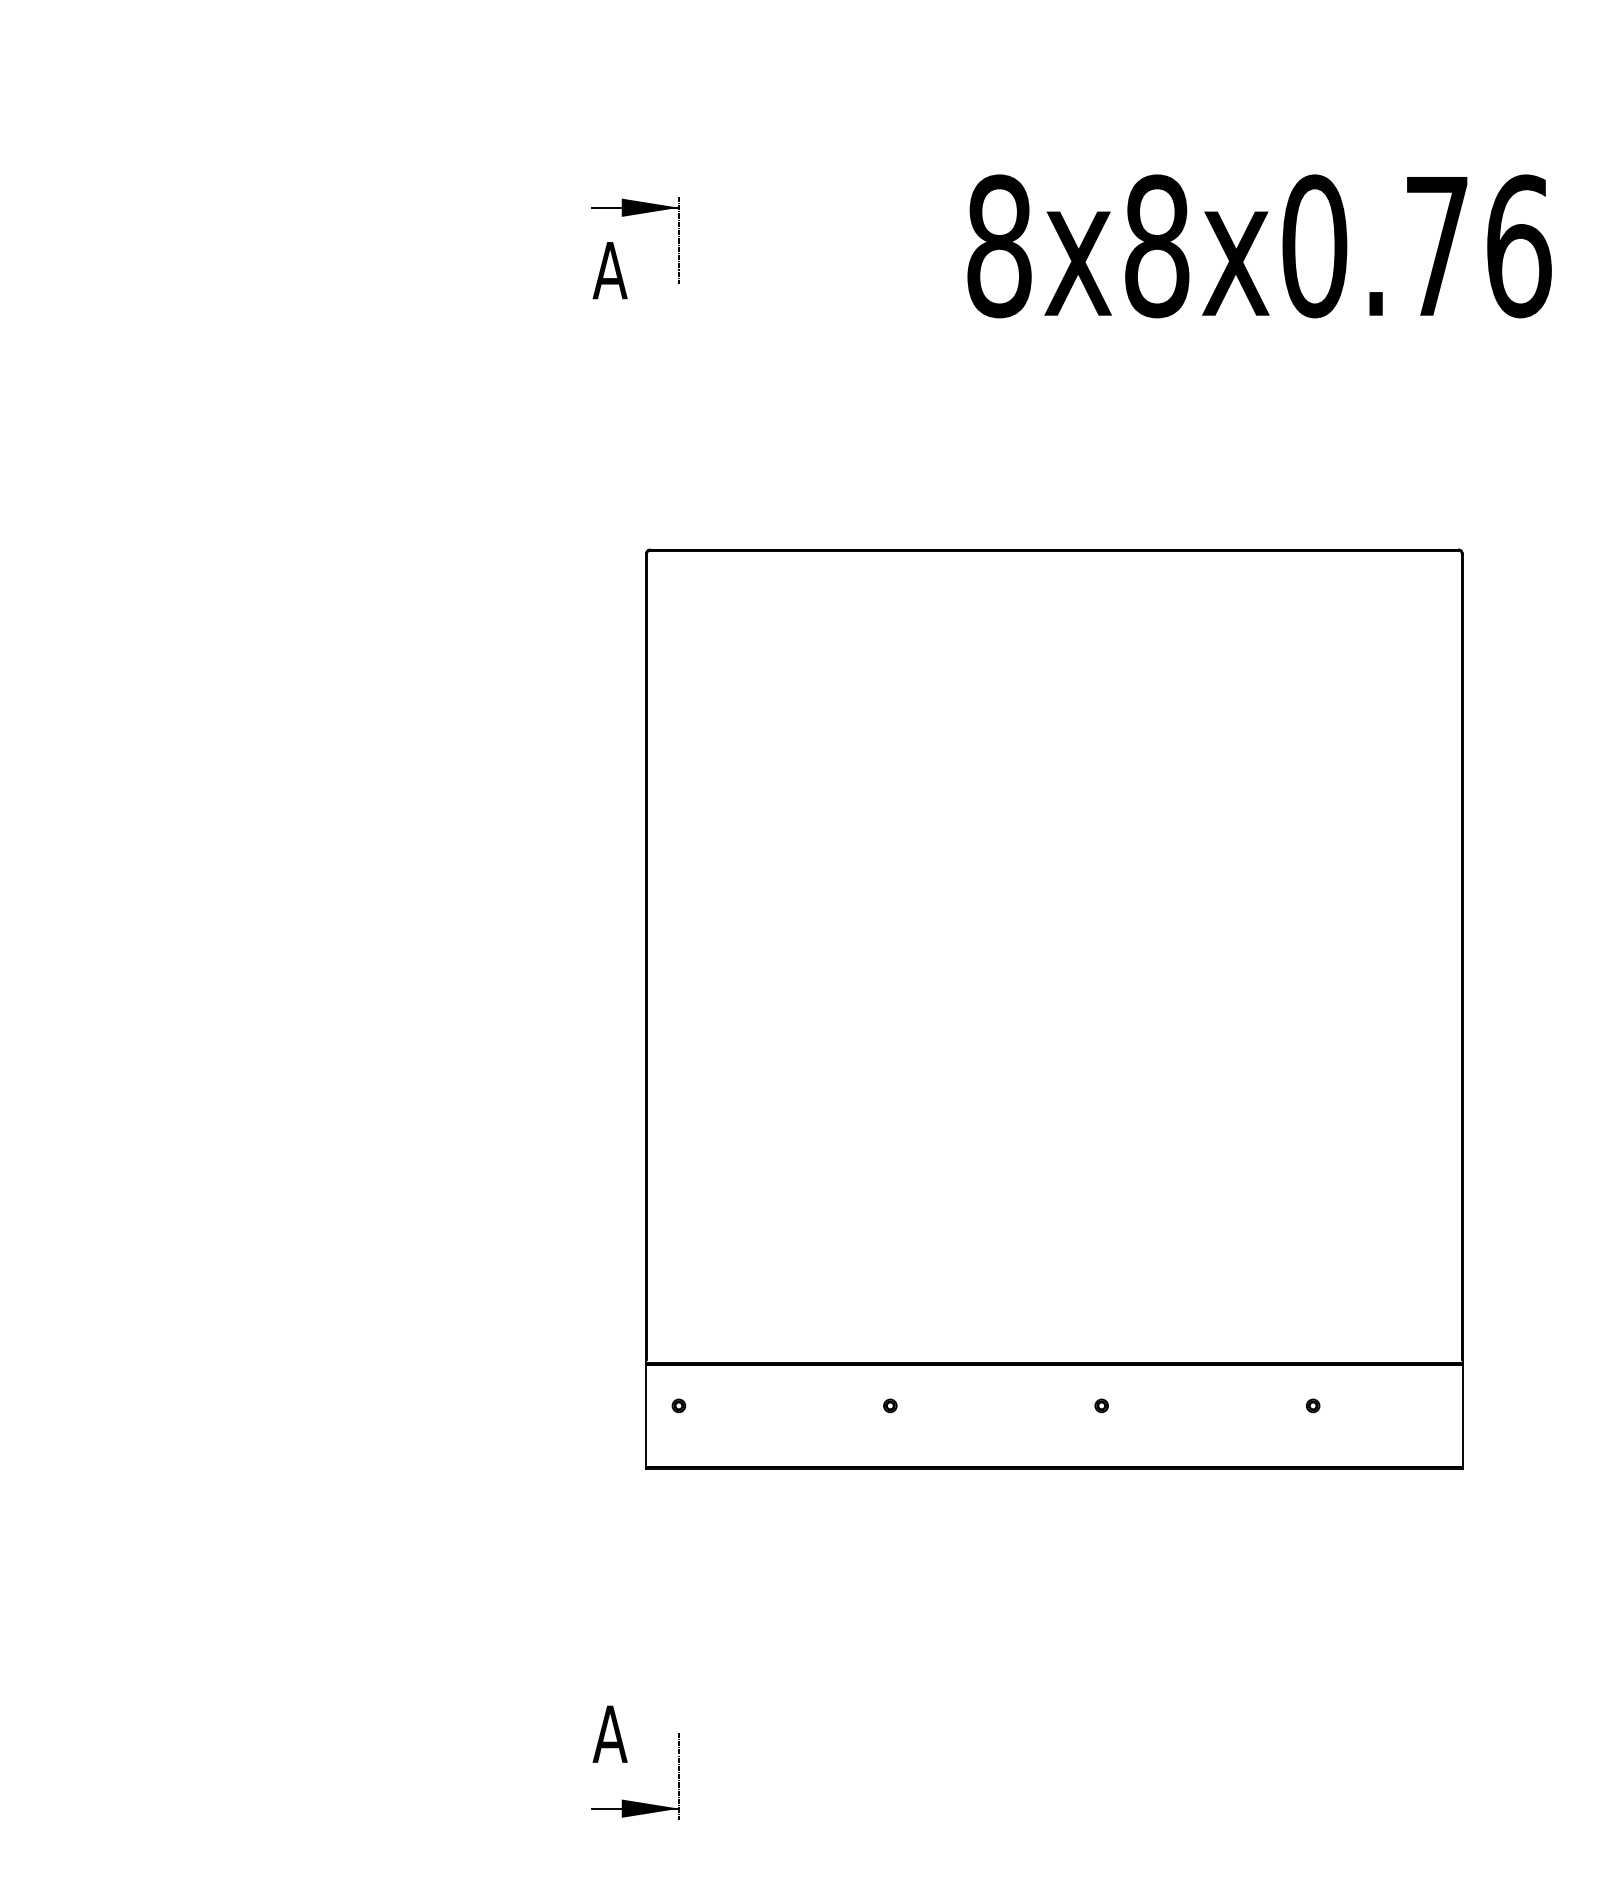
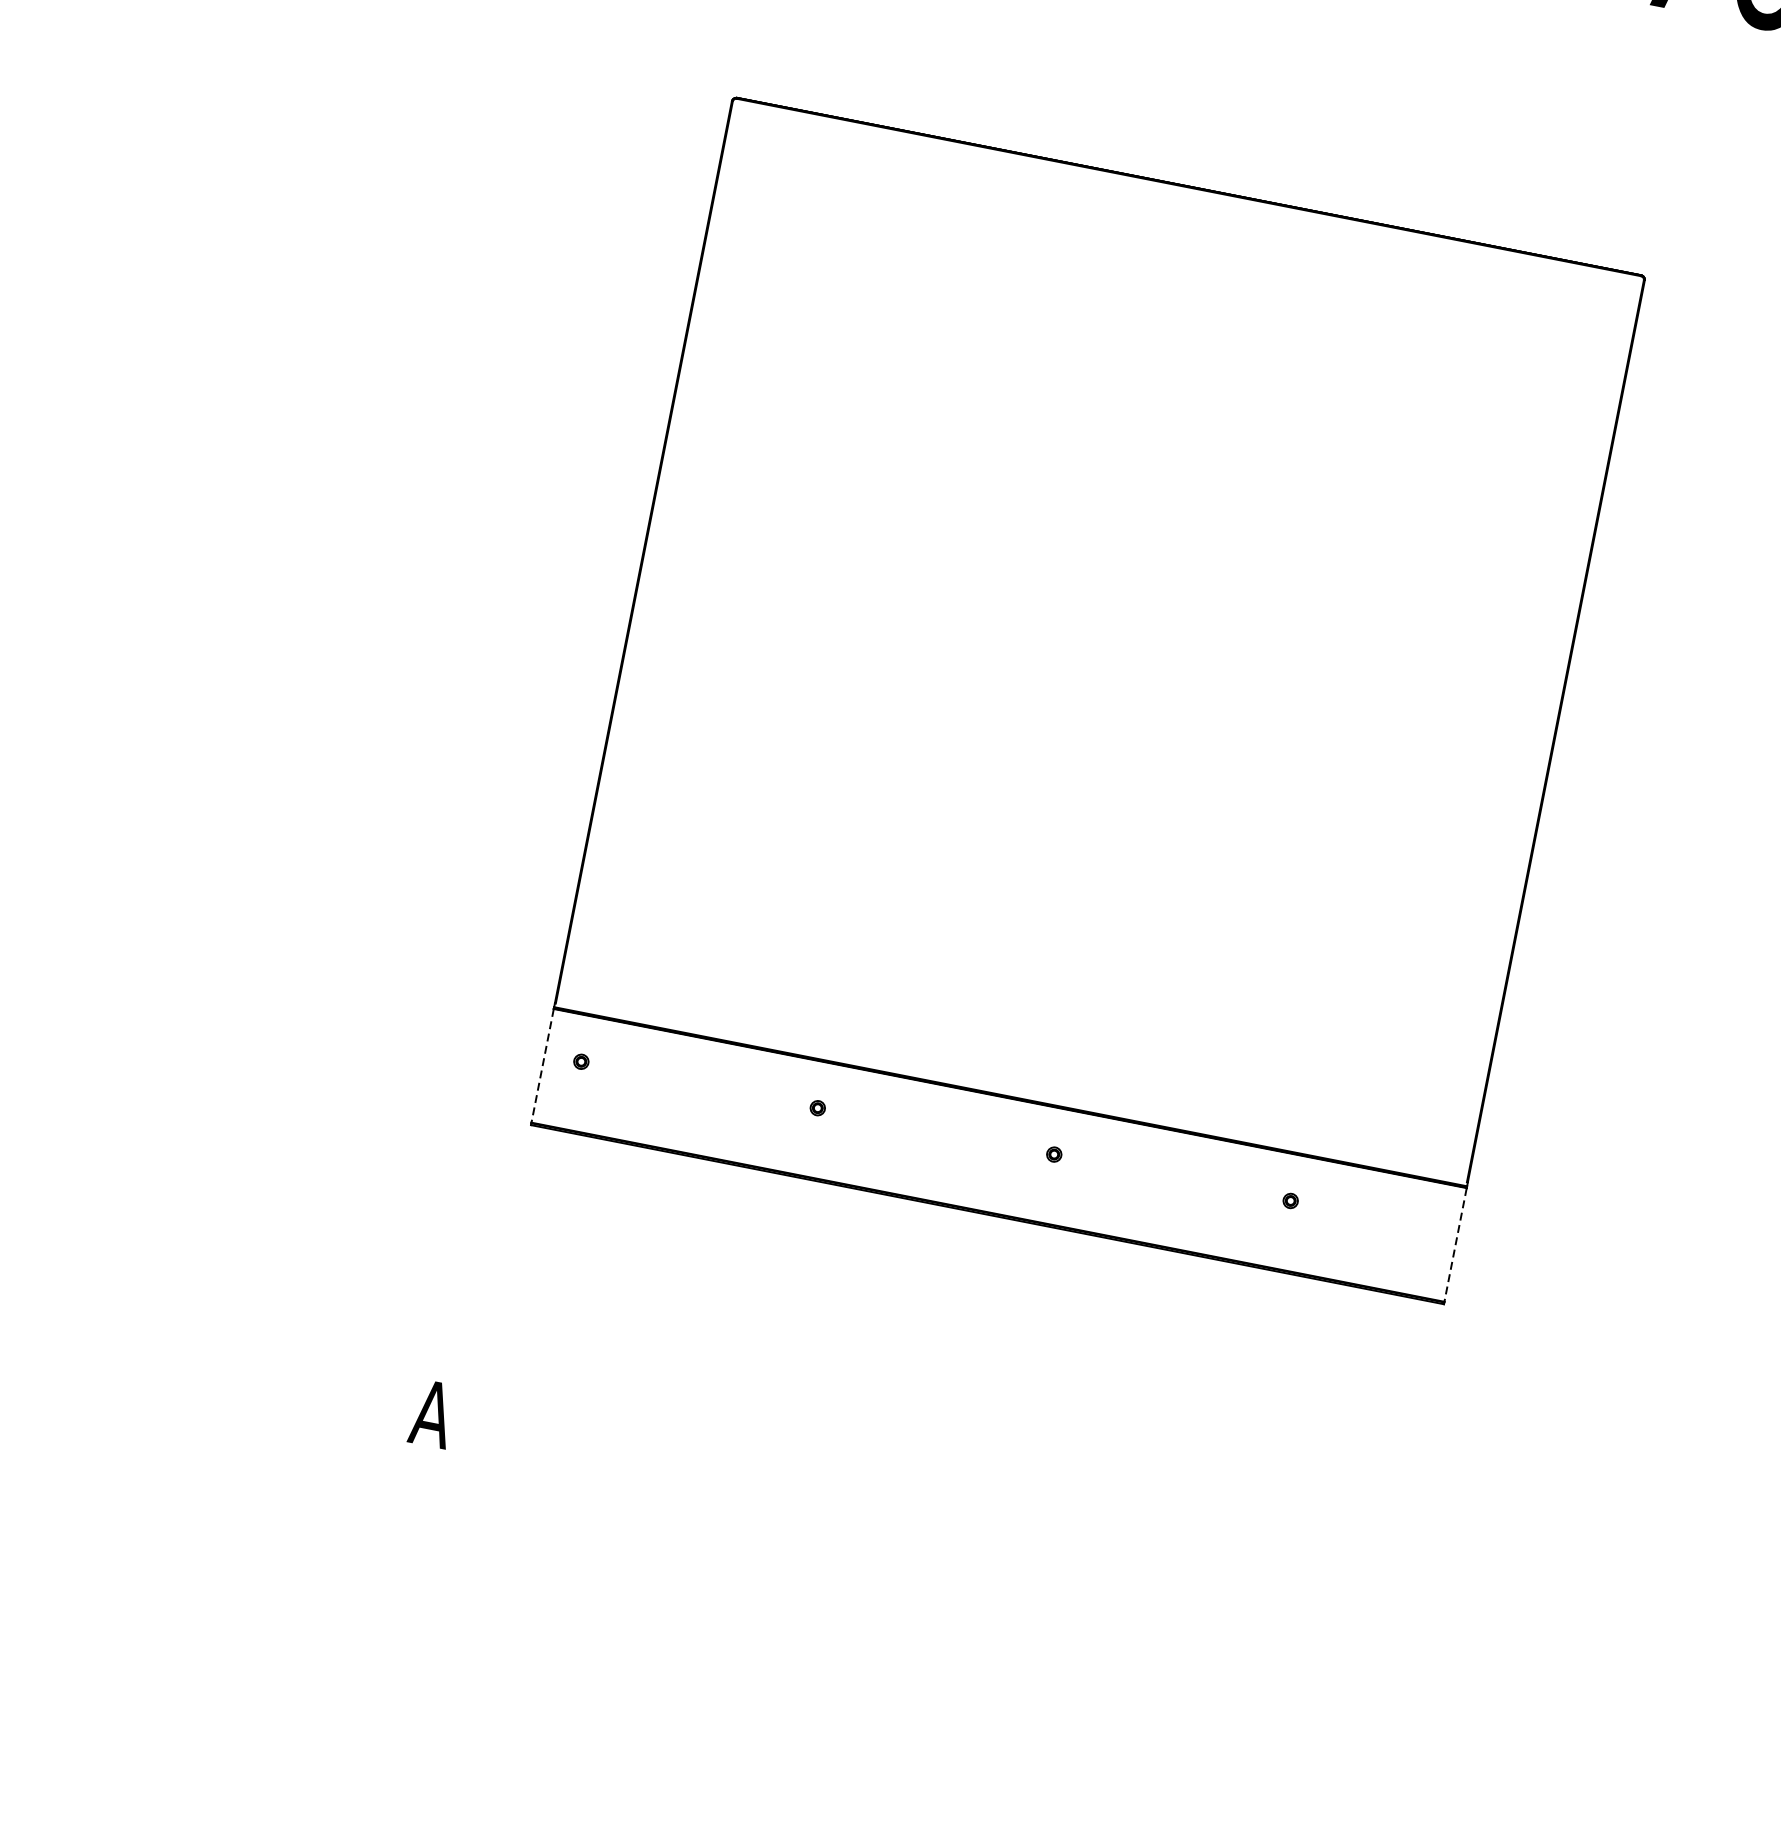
line: (646, 1415) -> (542, 1065), solid -> dashed
line: (1462, 1415) -> (1455, 1244), solid -> dashed
part: (629, 1800) -> (439, 1492), removed

